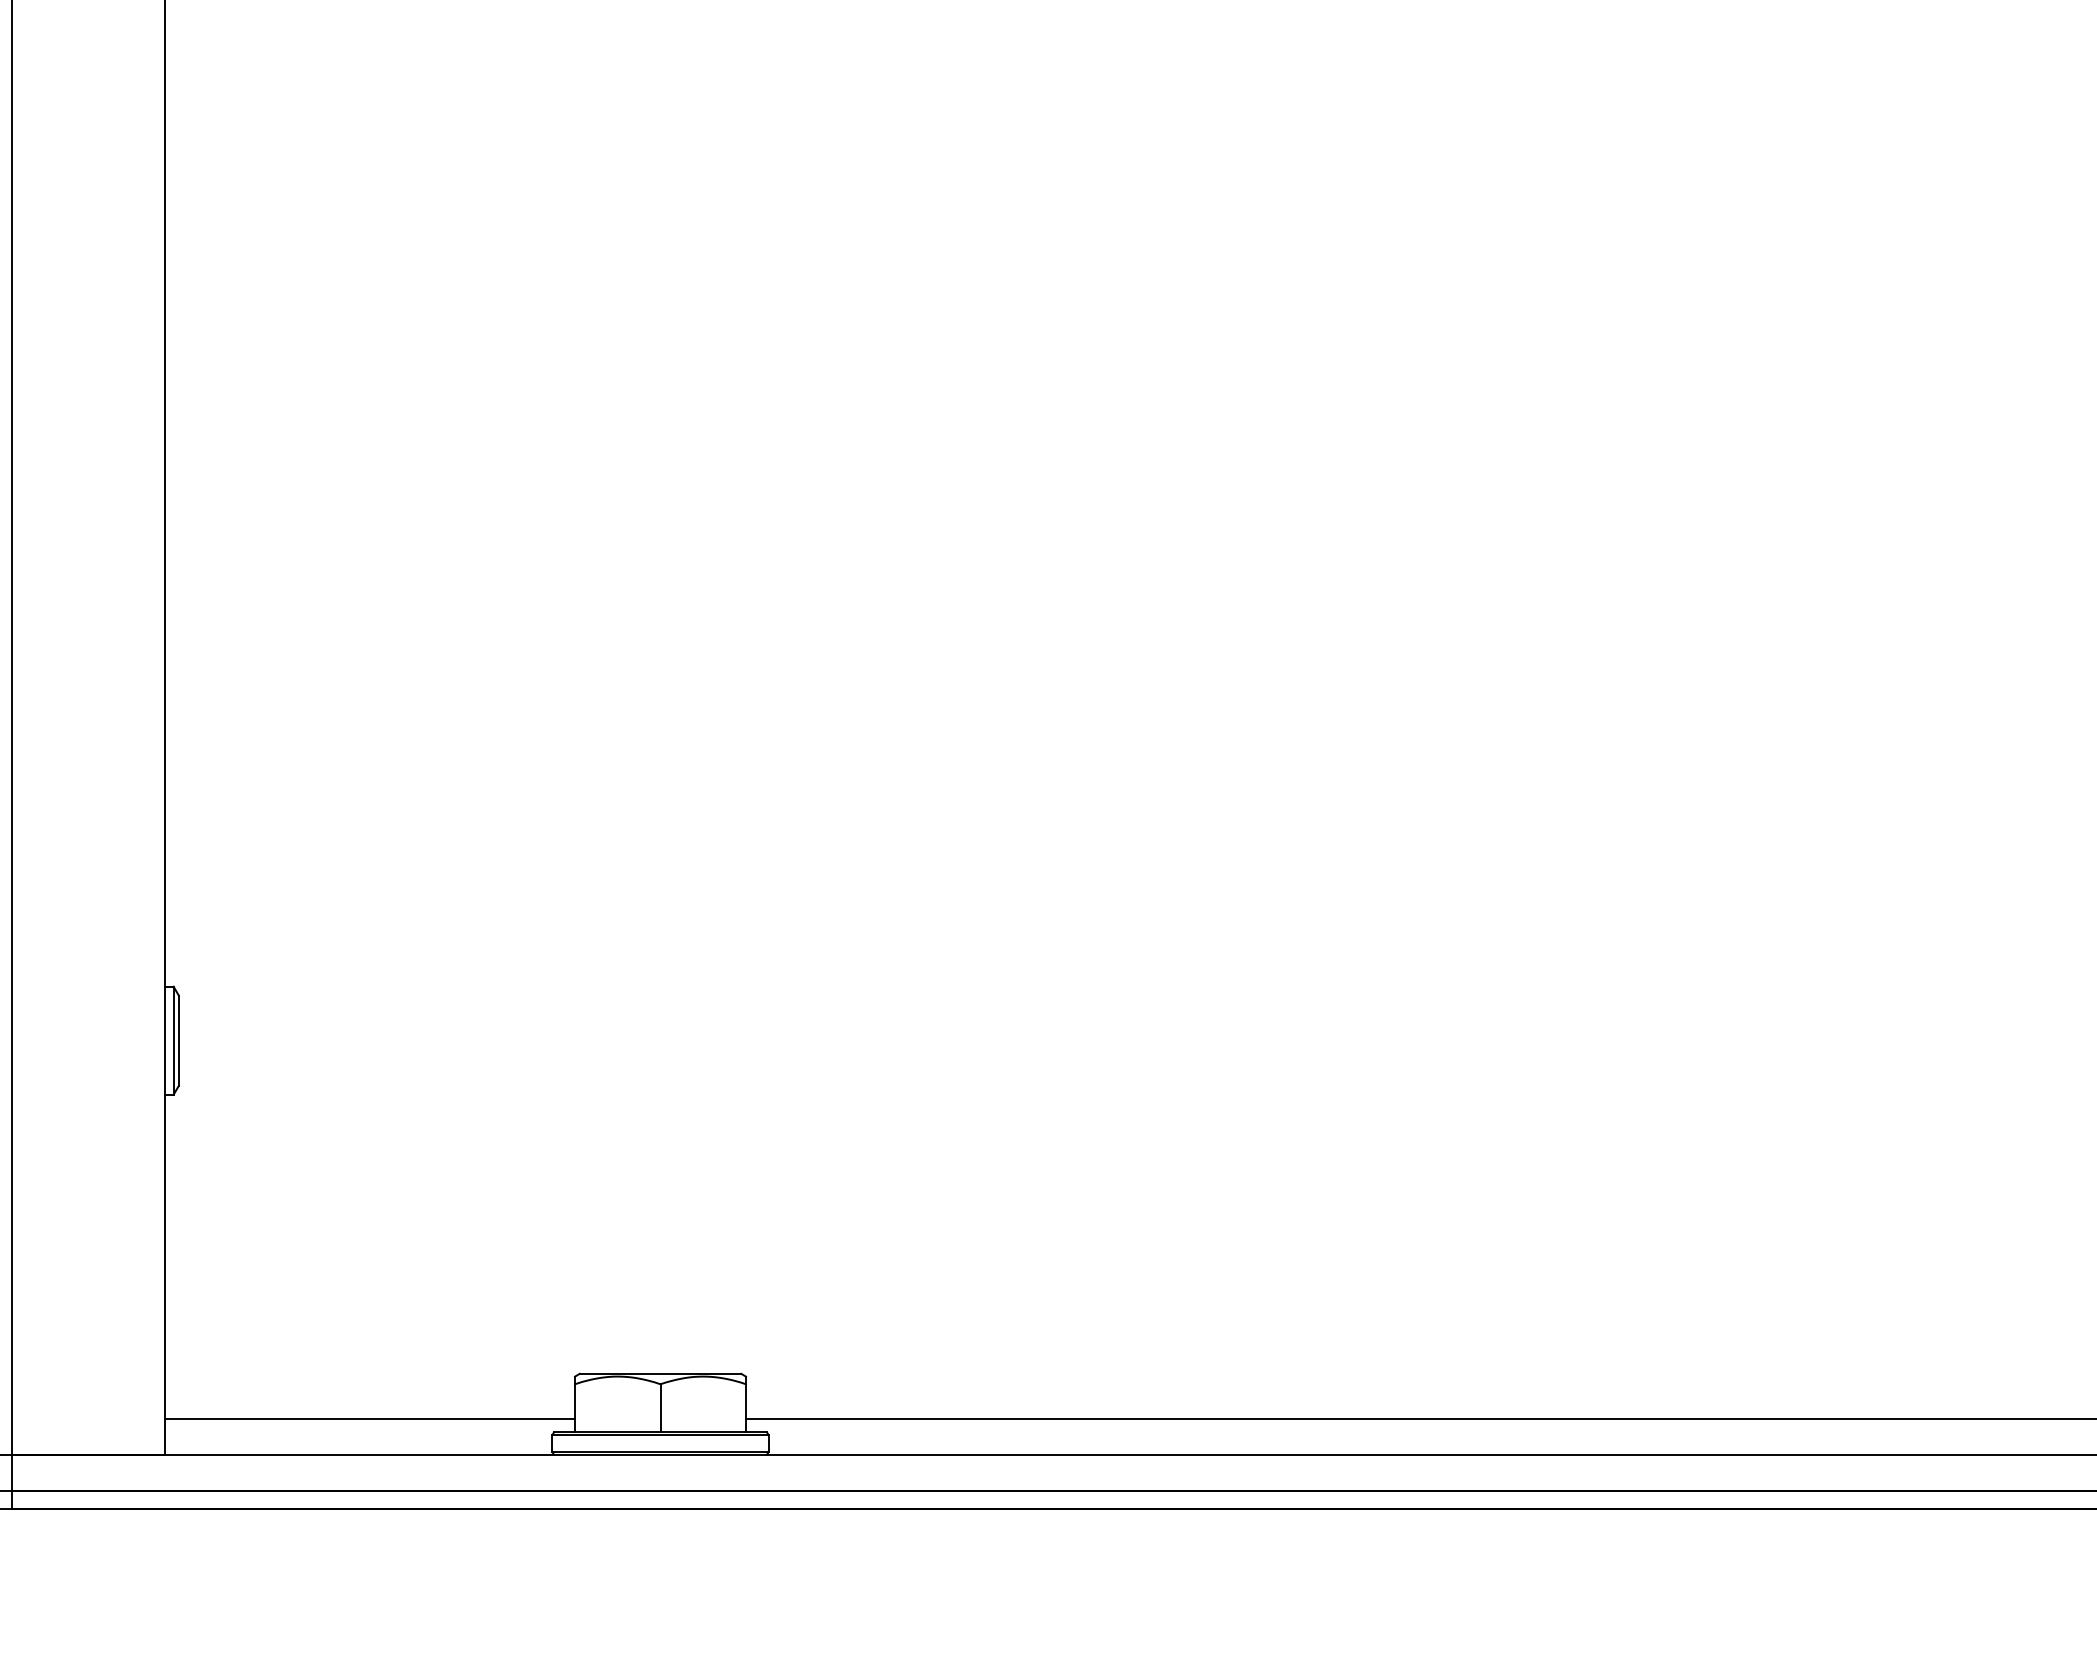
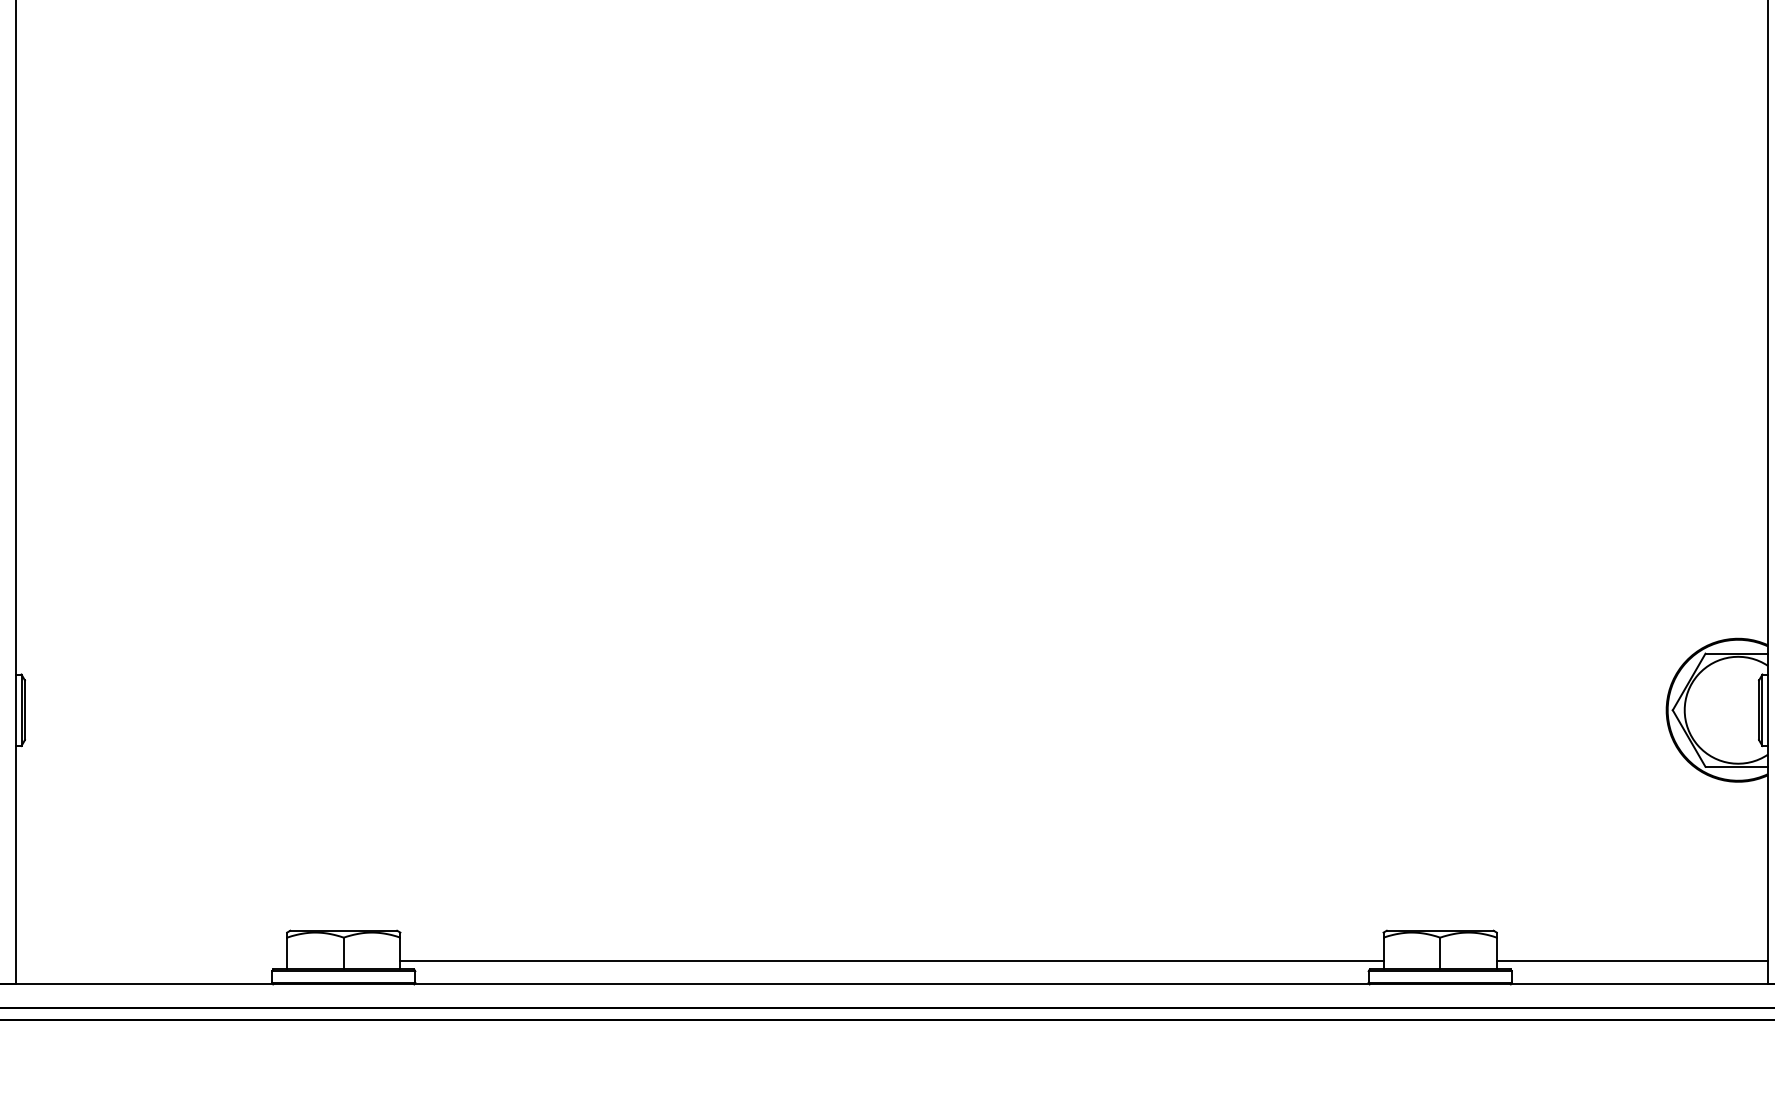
line: (370, 1418) -> (151, 960), removed

